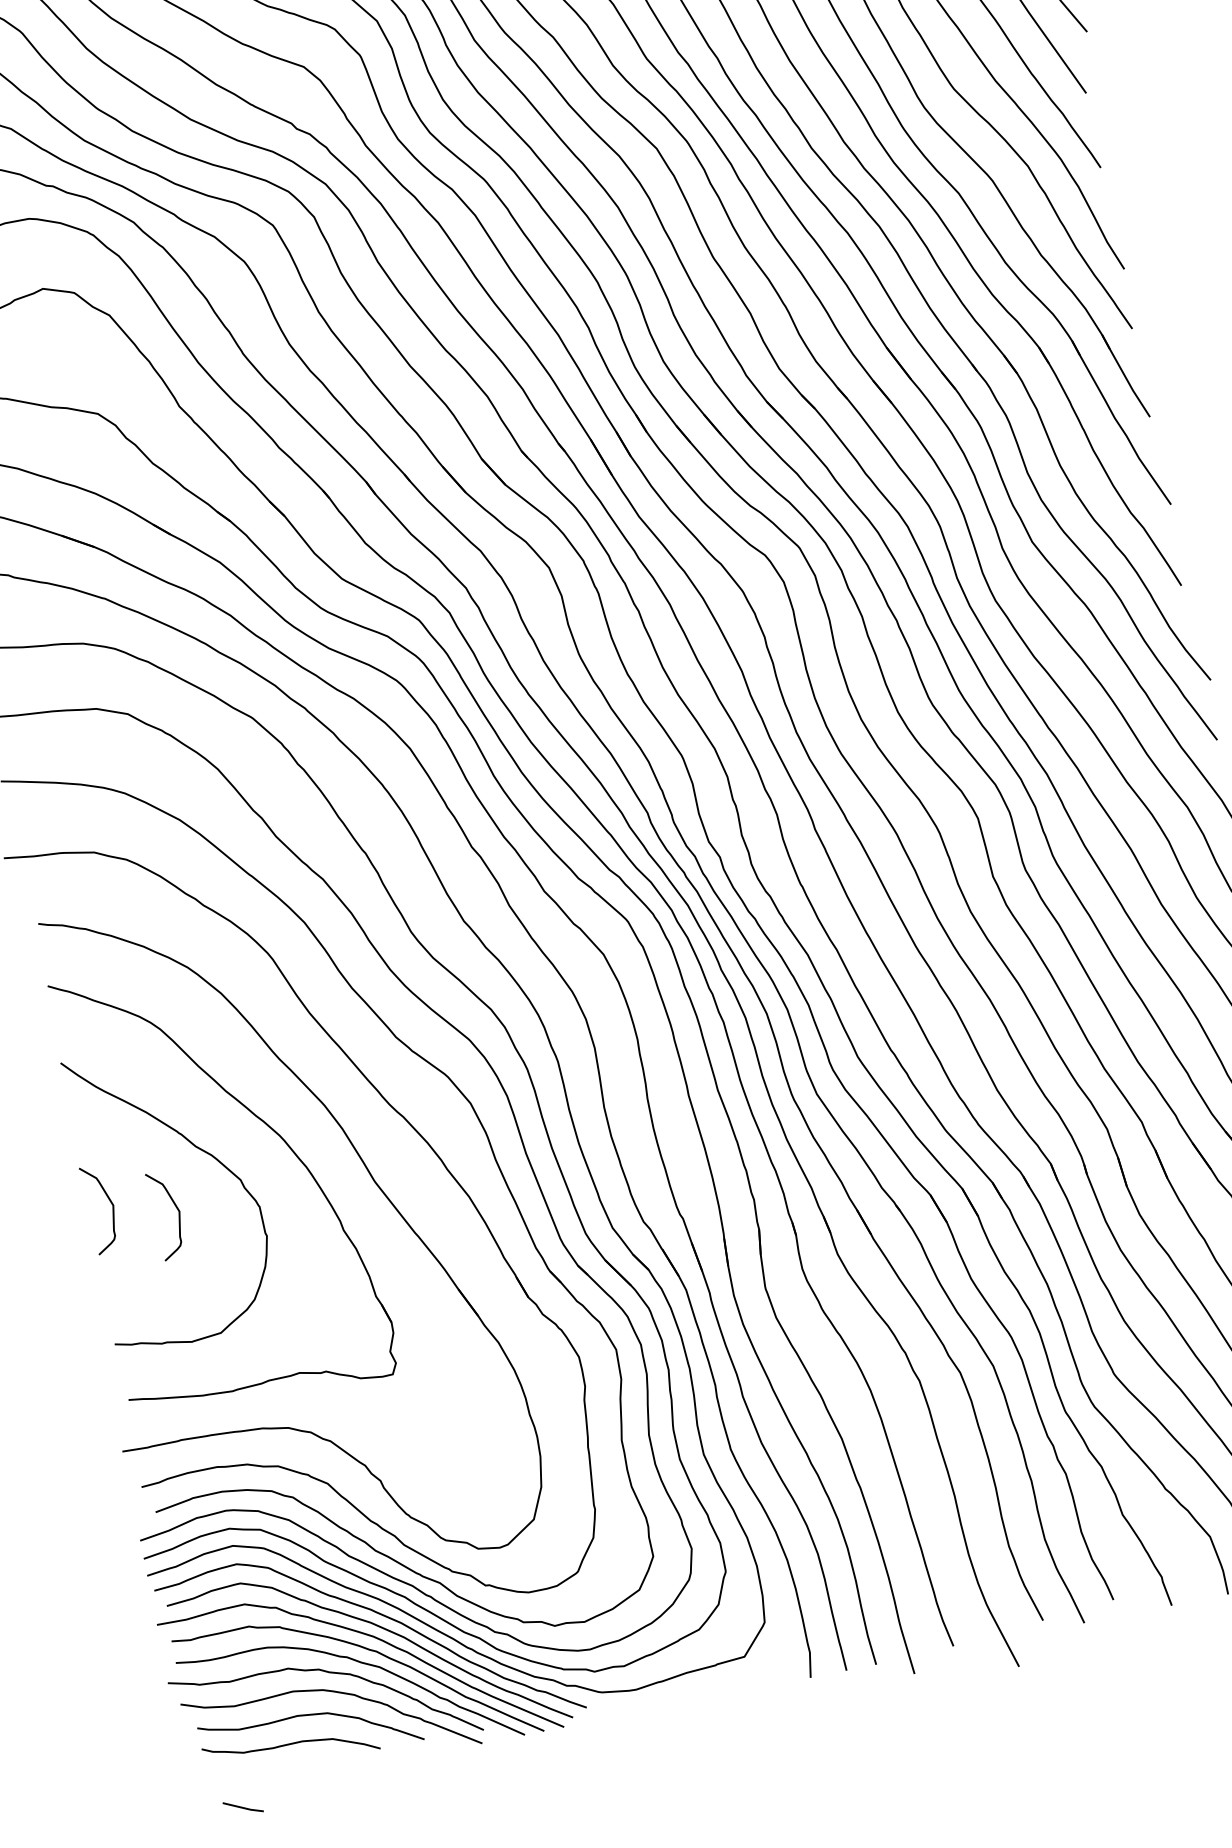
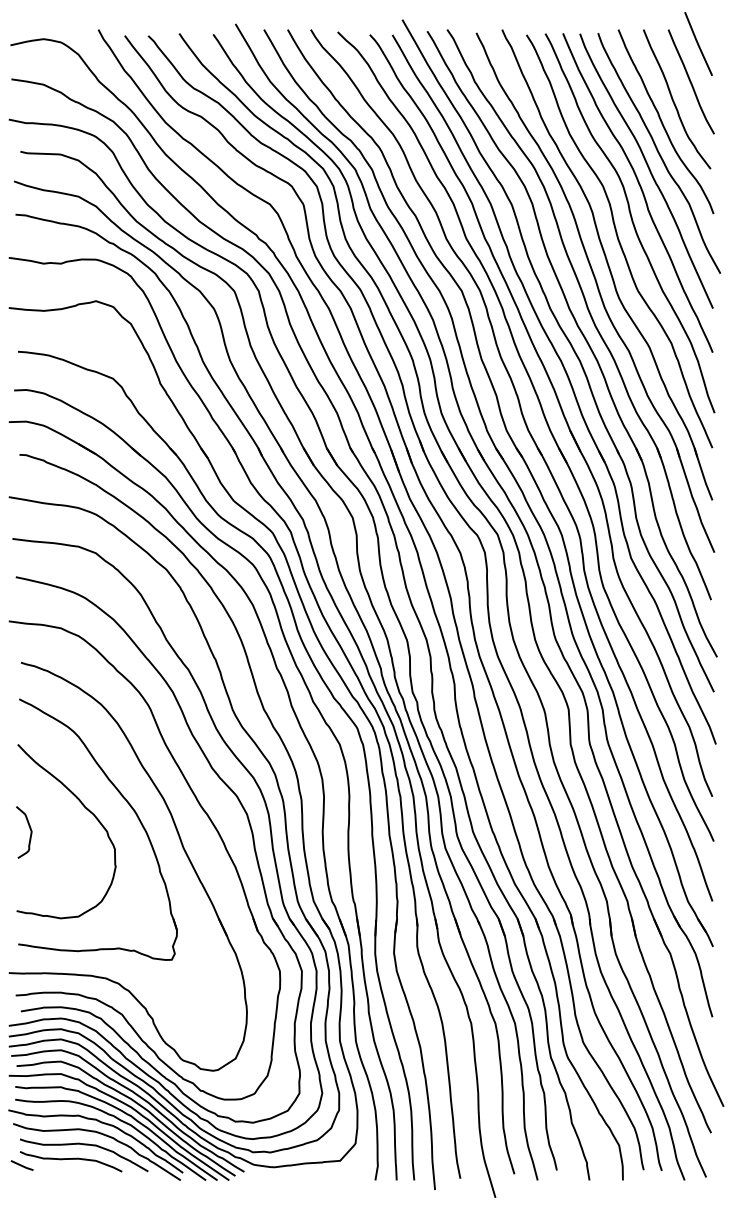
curve: (177, 1213) -> (67, 843), removed
line: (242, 1807) -> (21, 1165), moved

